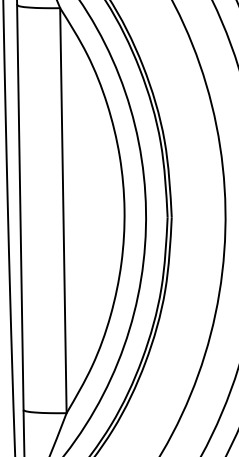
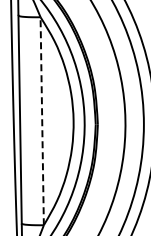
line: (63, 211) -> (42, 121), solid -> dashed

